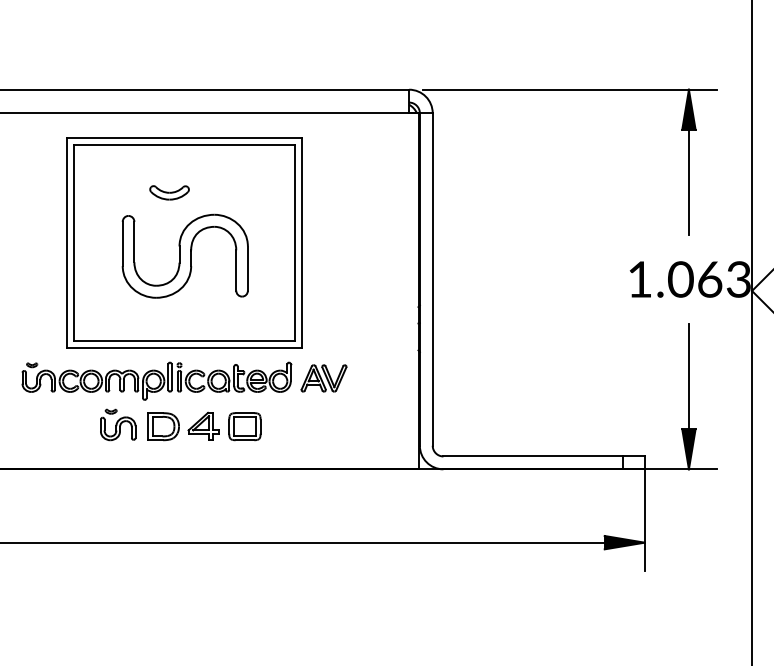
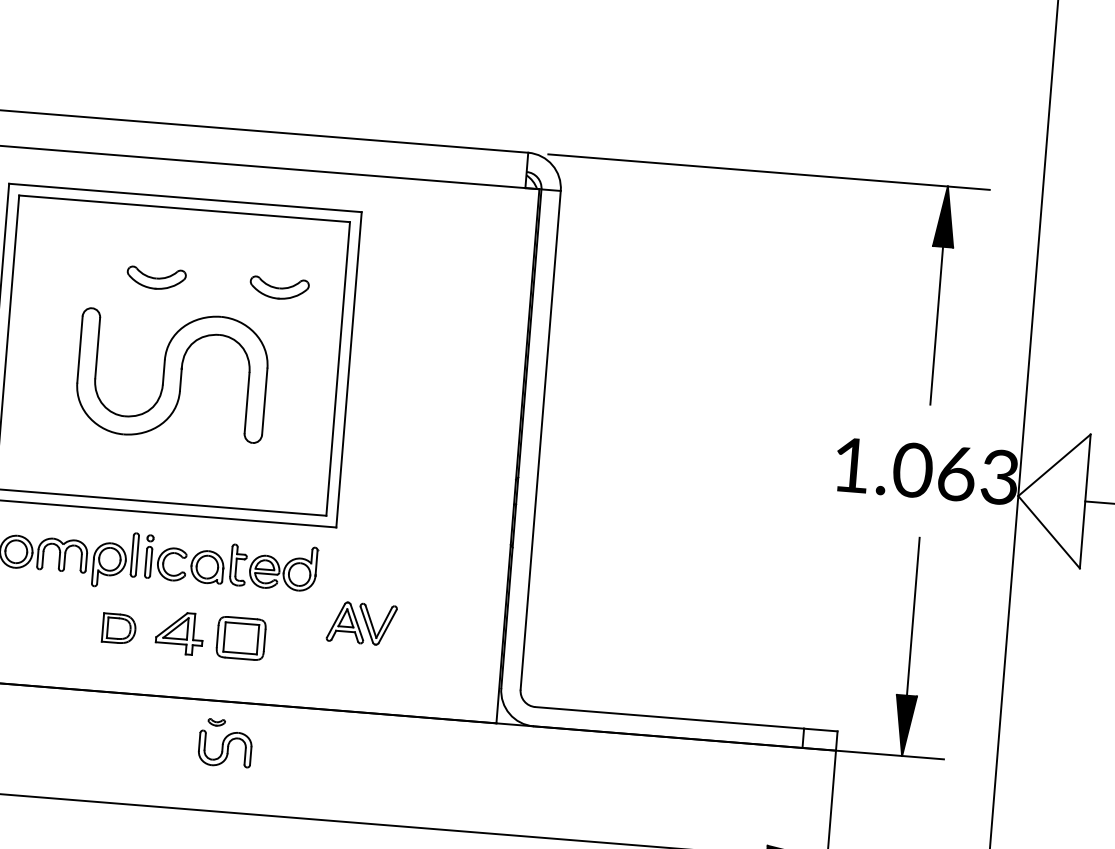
part: (251, 192) -> (279, 287), added
part: (323, 378) -> (361, 623), moved
part: (118, 424) -> (226, 742), moved
part: (163, 426) -> (119, 628), size x0.7

